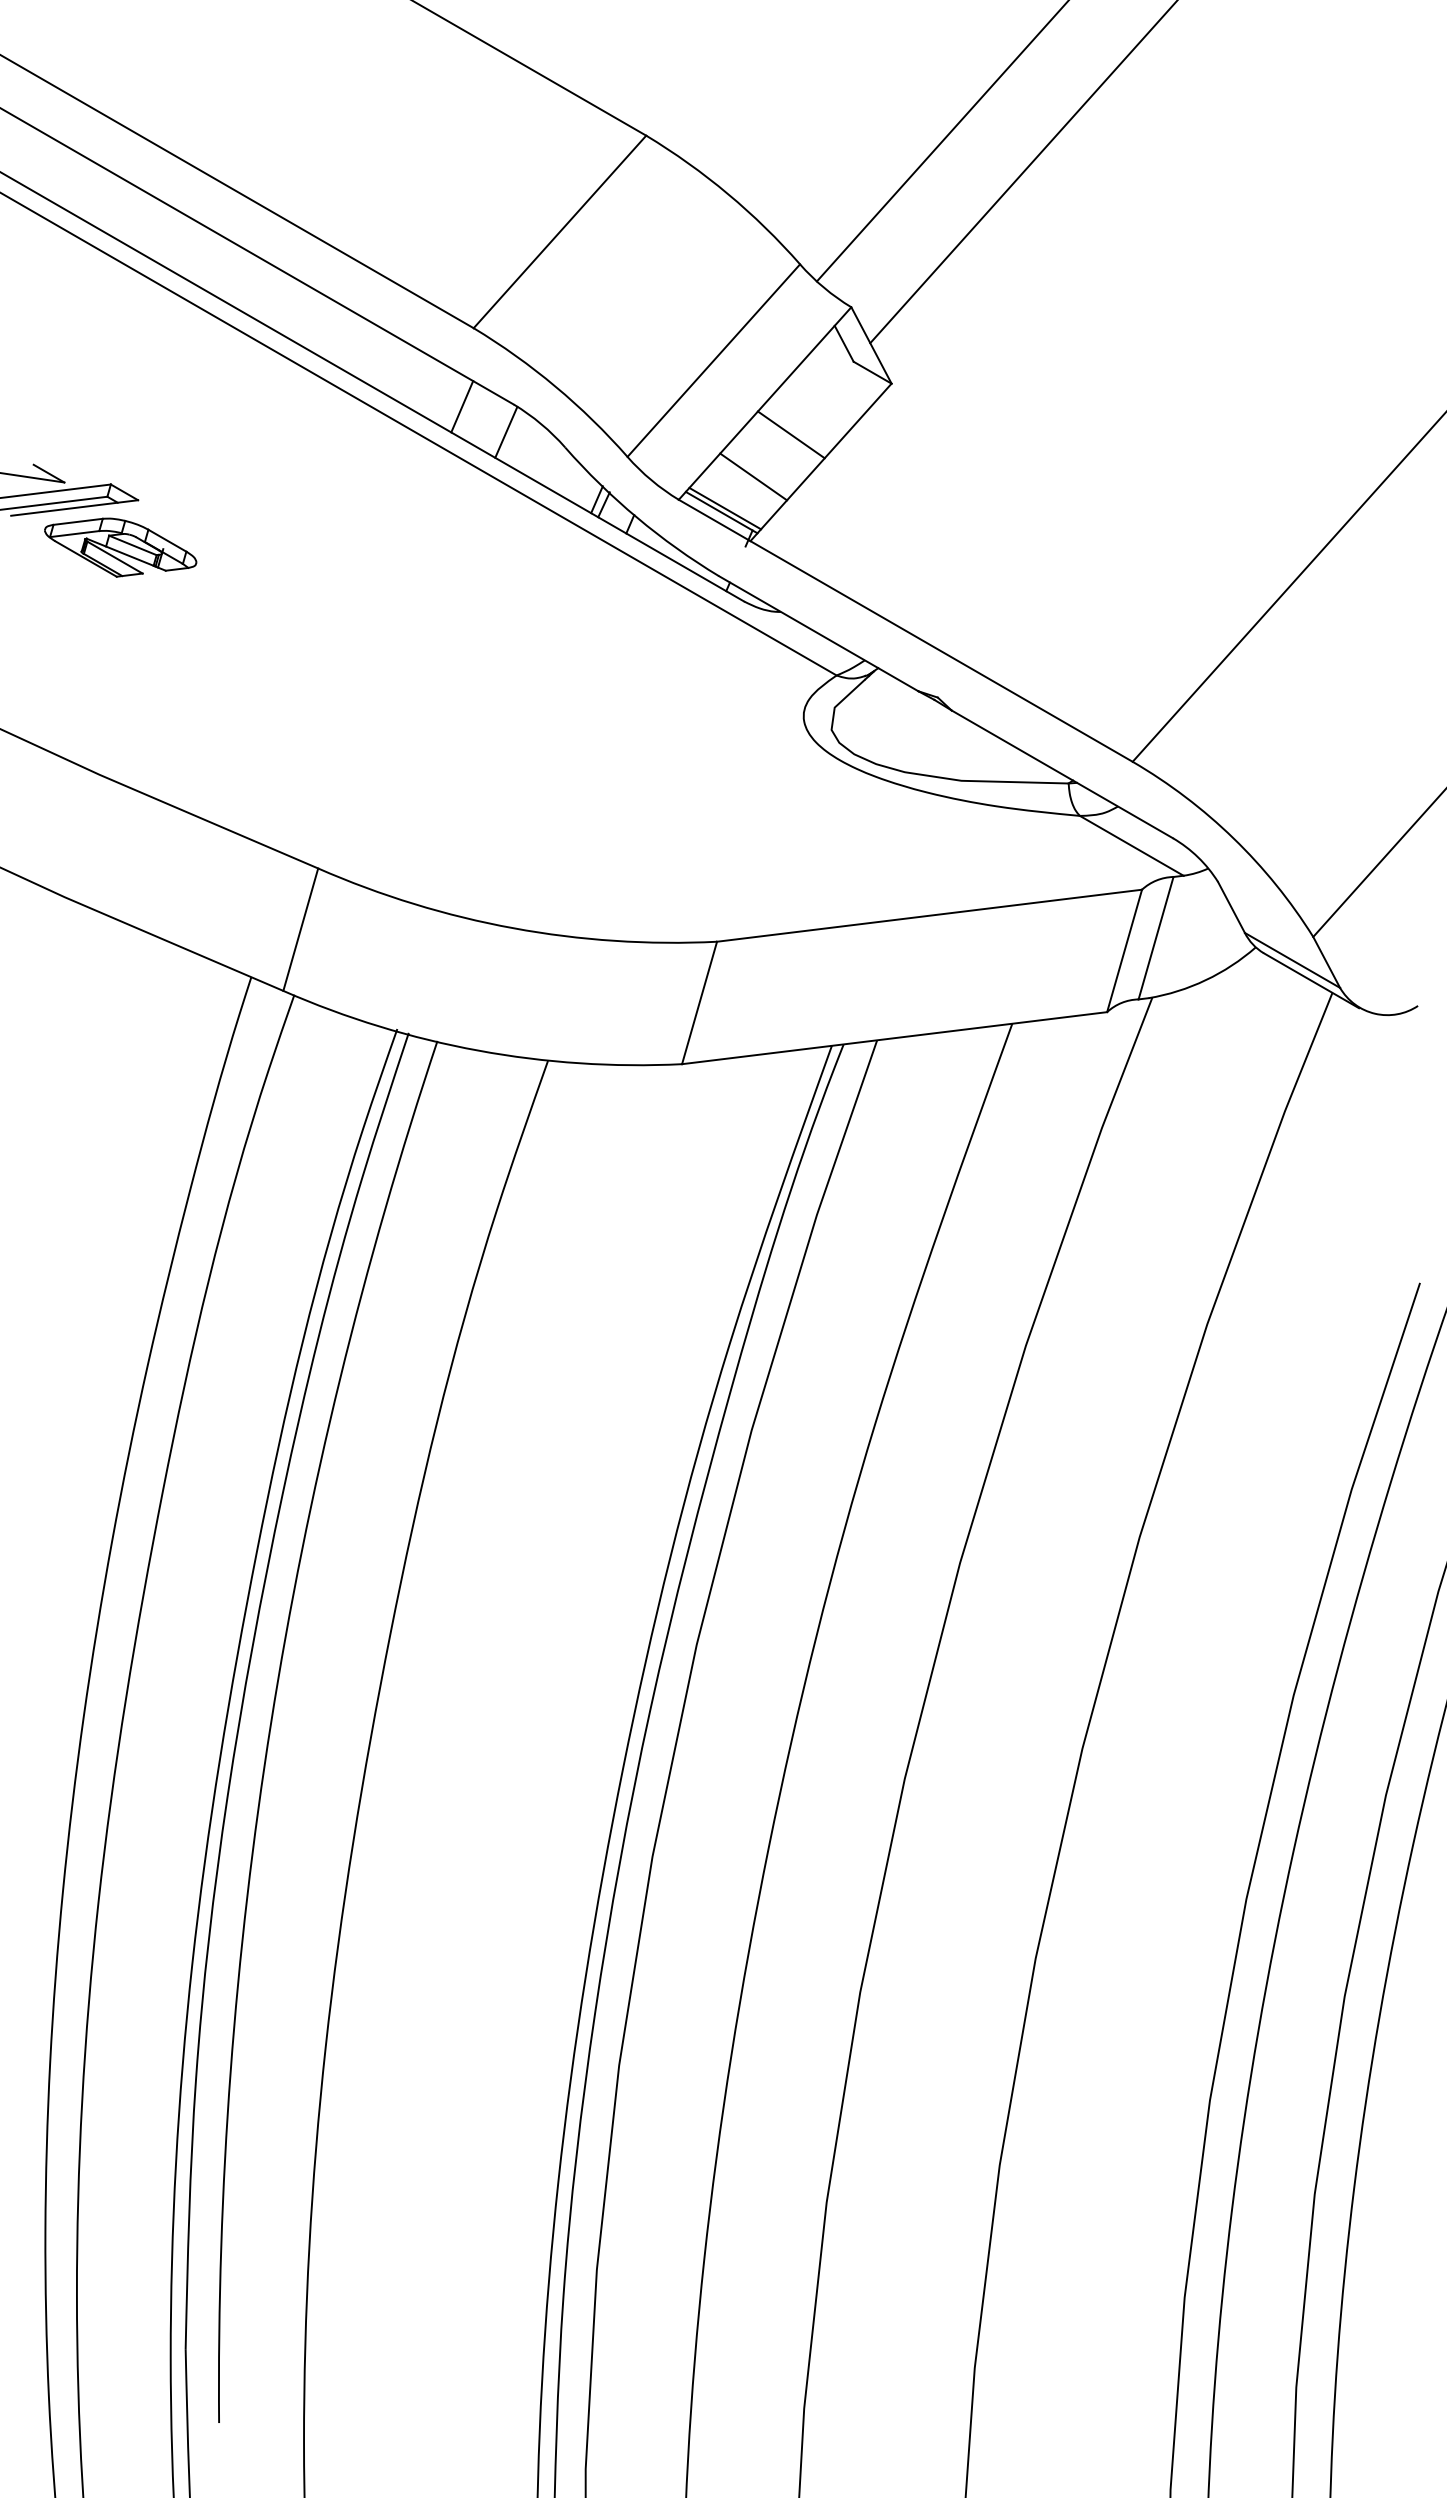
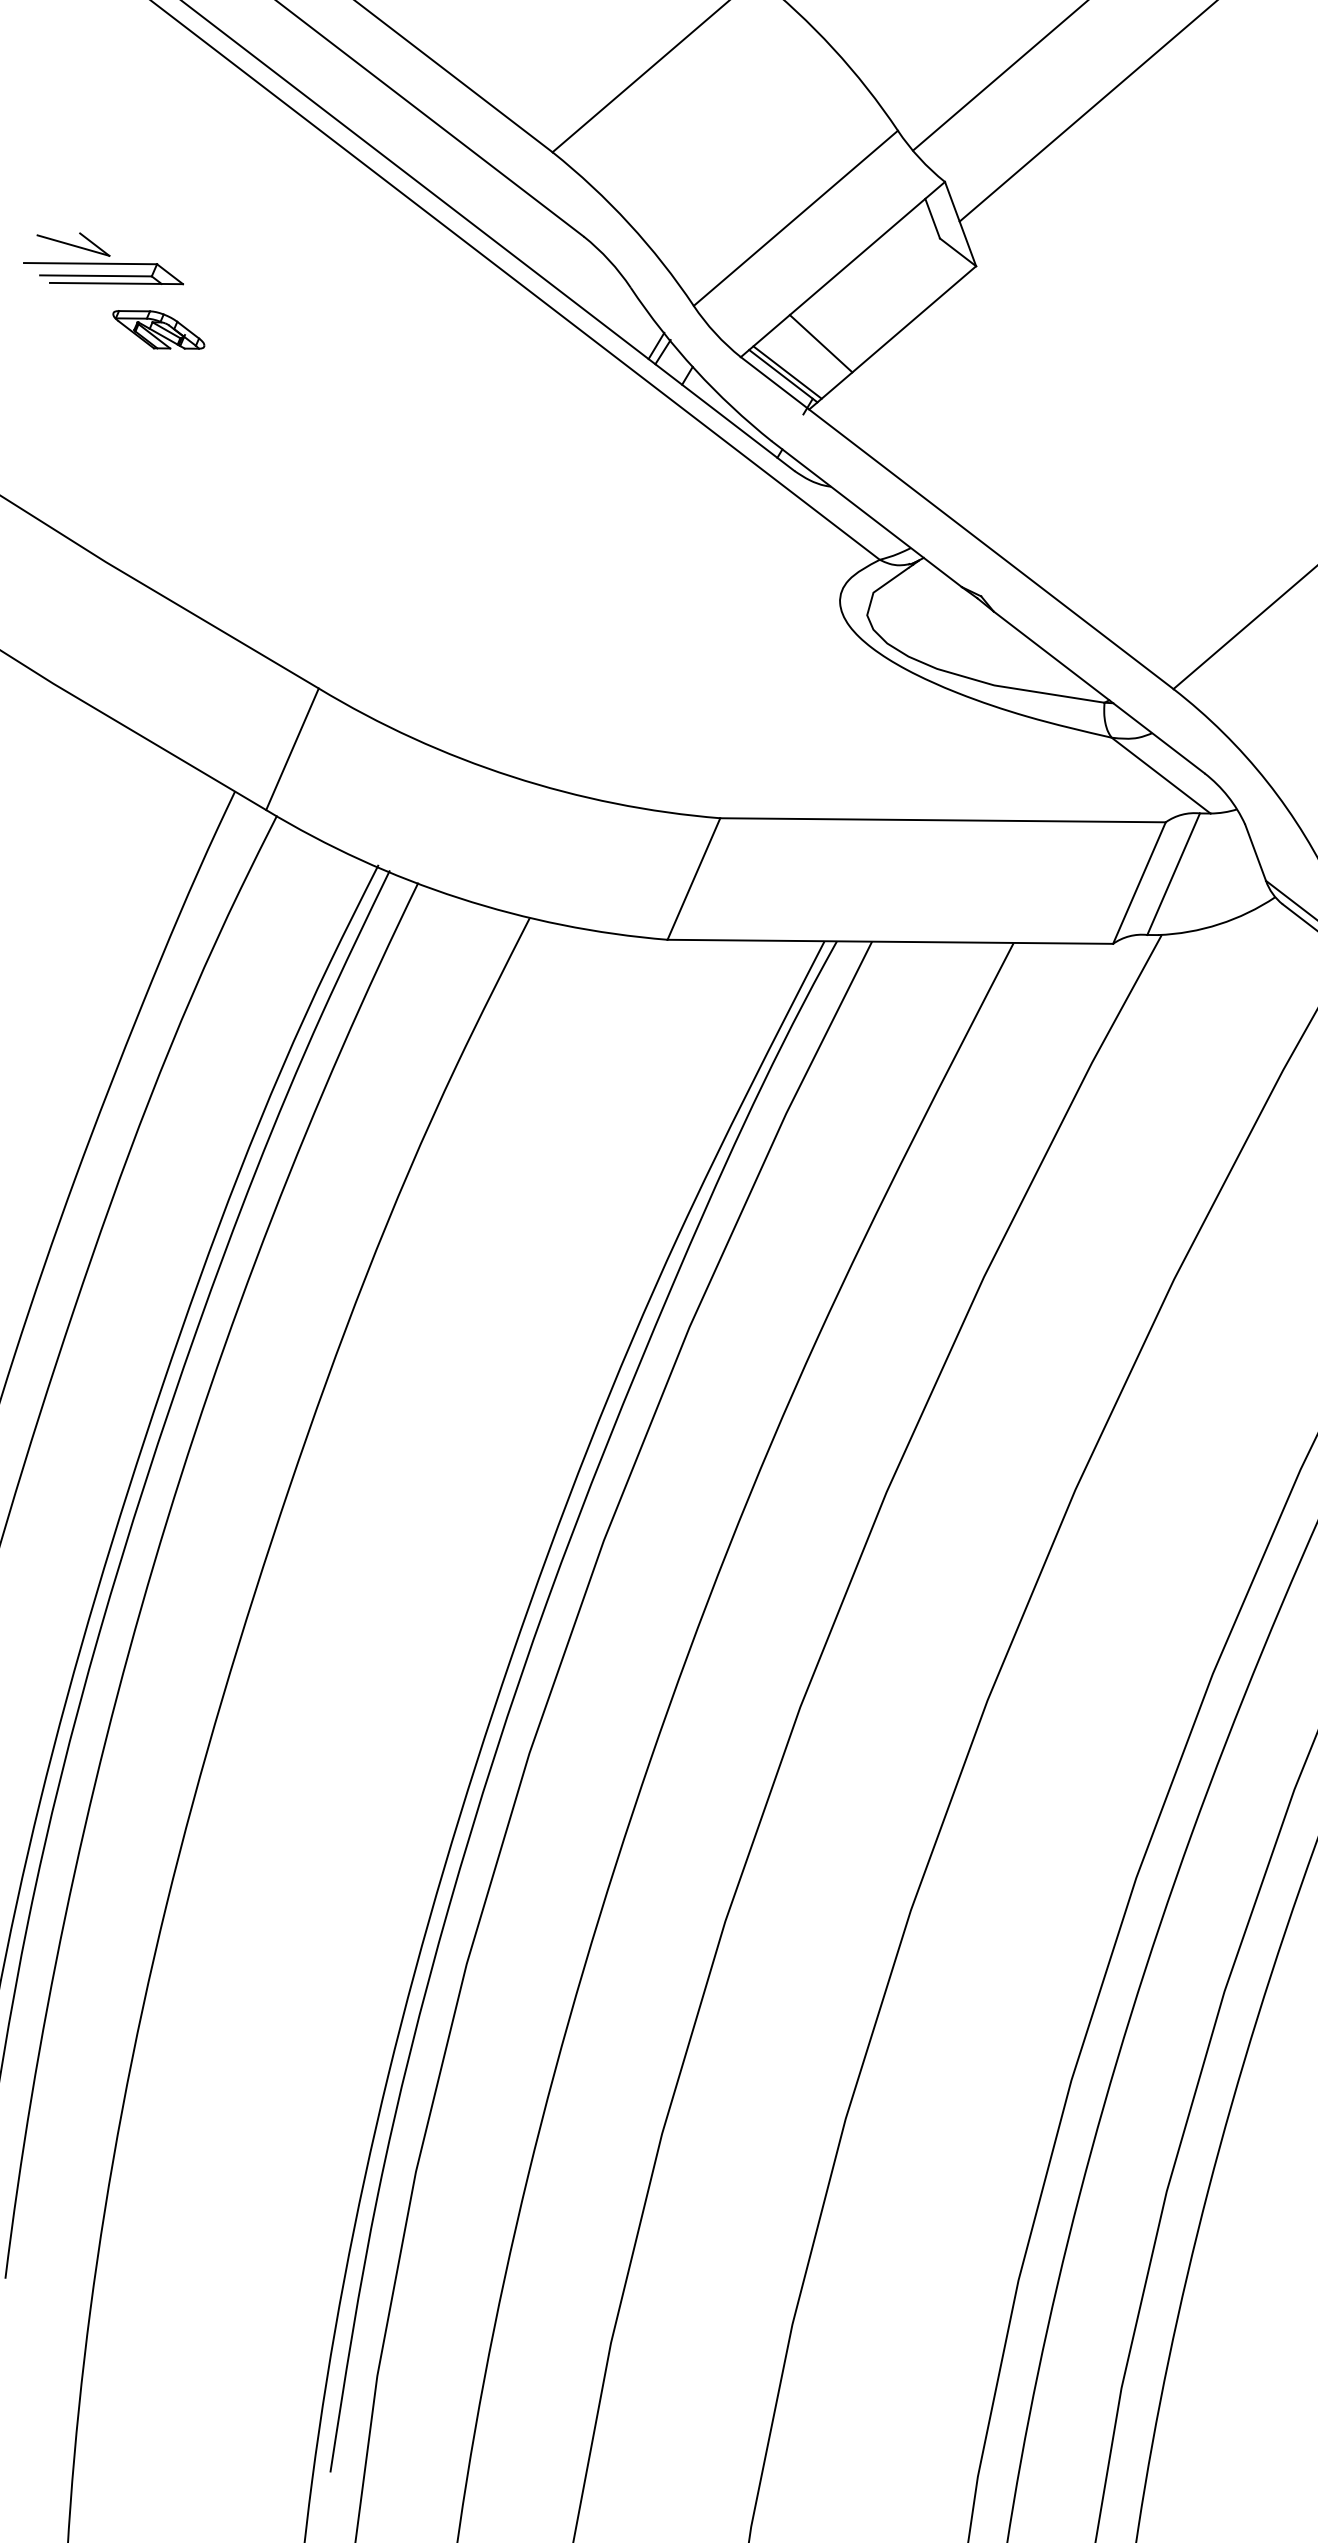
line: (462, 406) -> (530, 231), removed
line: (506, 431) -> (572, 263), removed
line: (790, 434) -> (864, 304), removed
part: (120, 547) -> (158, 330), size x0.6

